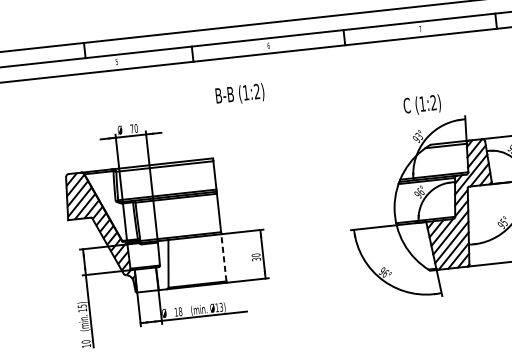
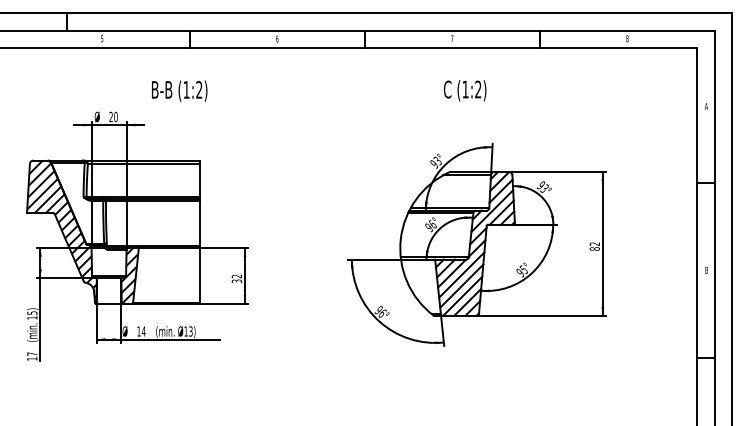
text: (239, 93) -> (179, 90), moved
text: (421, 104) -> (464, 90), moved
text: (131, 129) -> (110, 117), 70 -> 20
text: (255, 255) -> (236, 276), 30 -> 32
line: (223, 257) -> (199, 274), dashed -> solid
hatch: (162, 264) -> (129, 275), added
text: (180, 311) -> (143, 331), 18 -> 14
text: (86, 341) -> (32, 353), 10 -> 17

